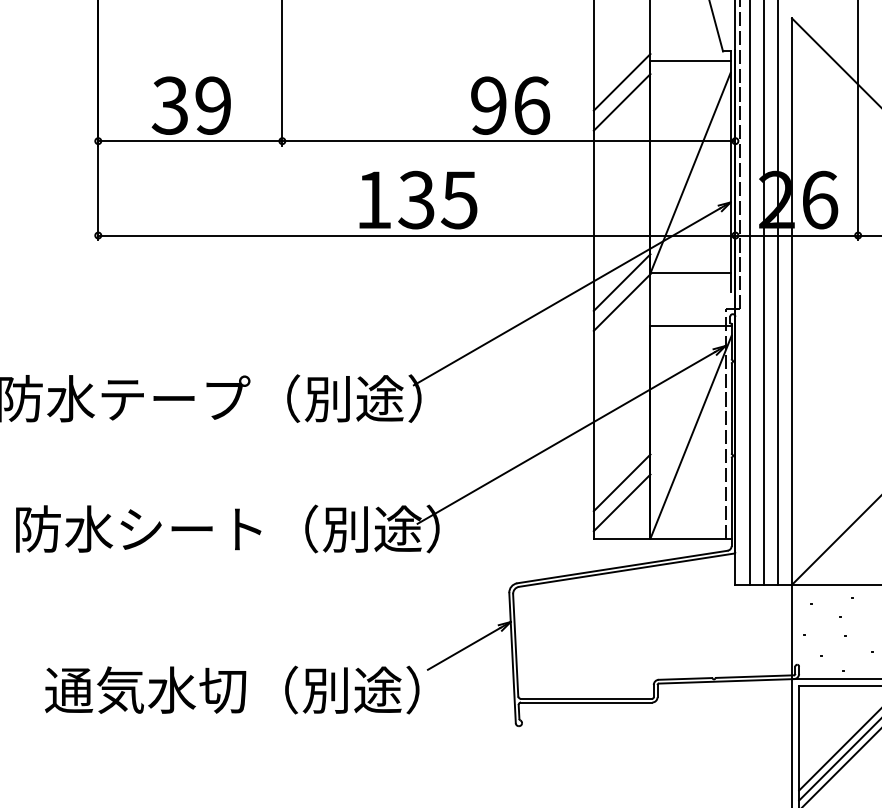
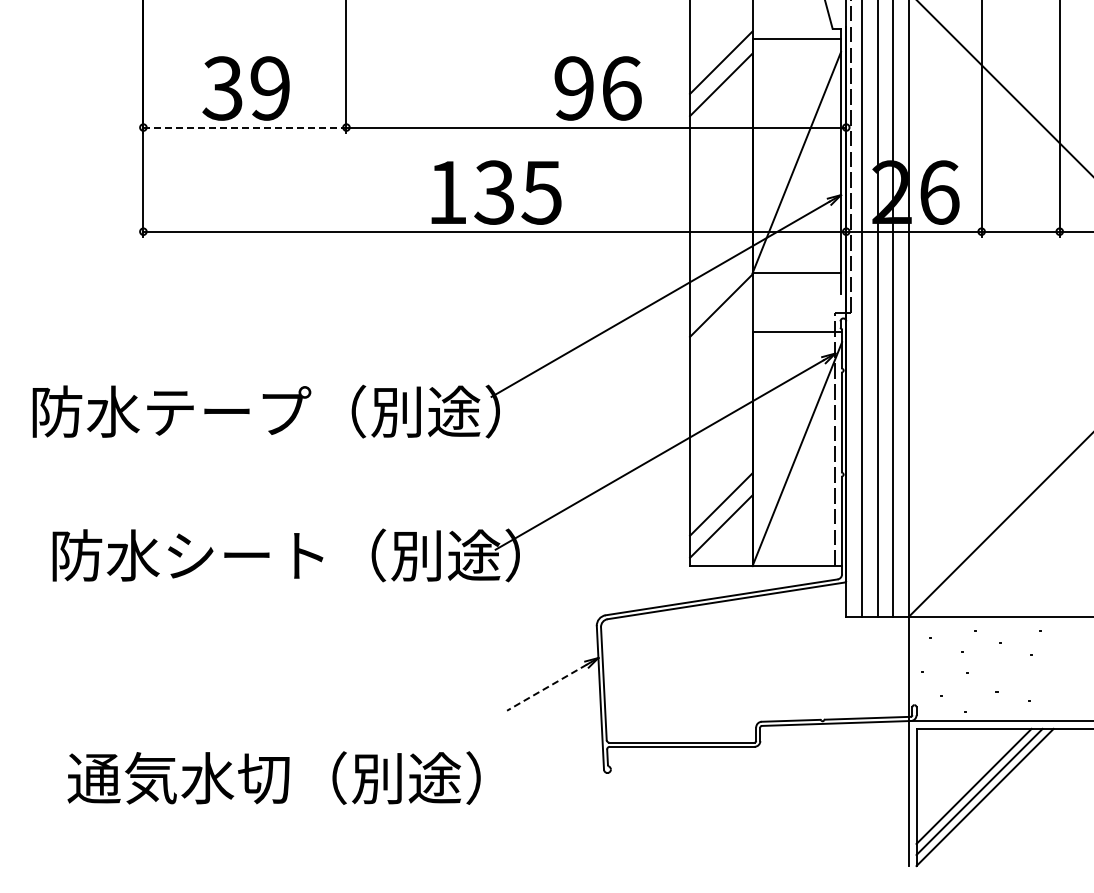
line: (189, 141) -> (244, 127), solid -> dashed
line: (622, 282) -> (721, 283), removed
line: (463, 648) -> (546, 687), solid -> dashed
text: (231, 689) -> (273, 777), moved

